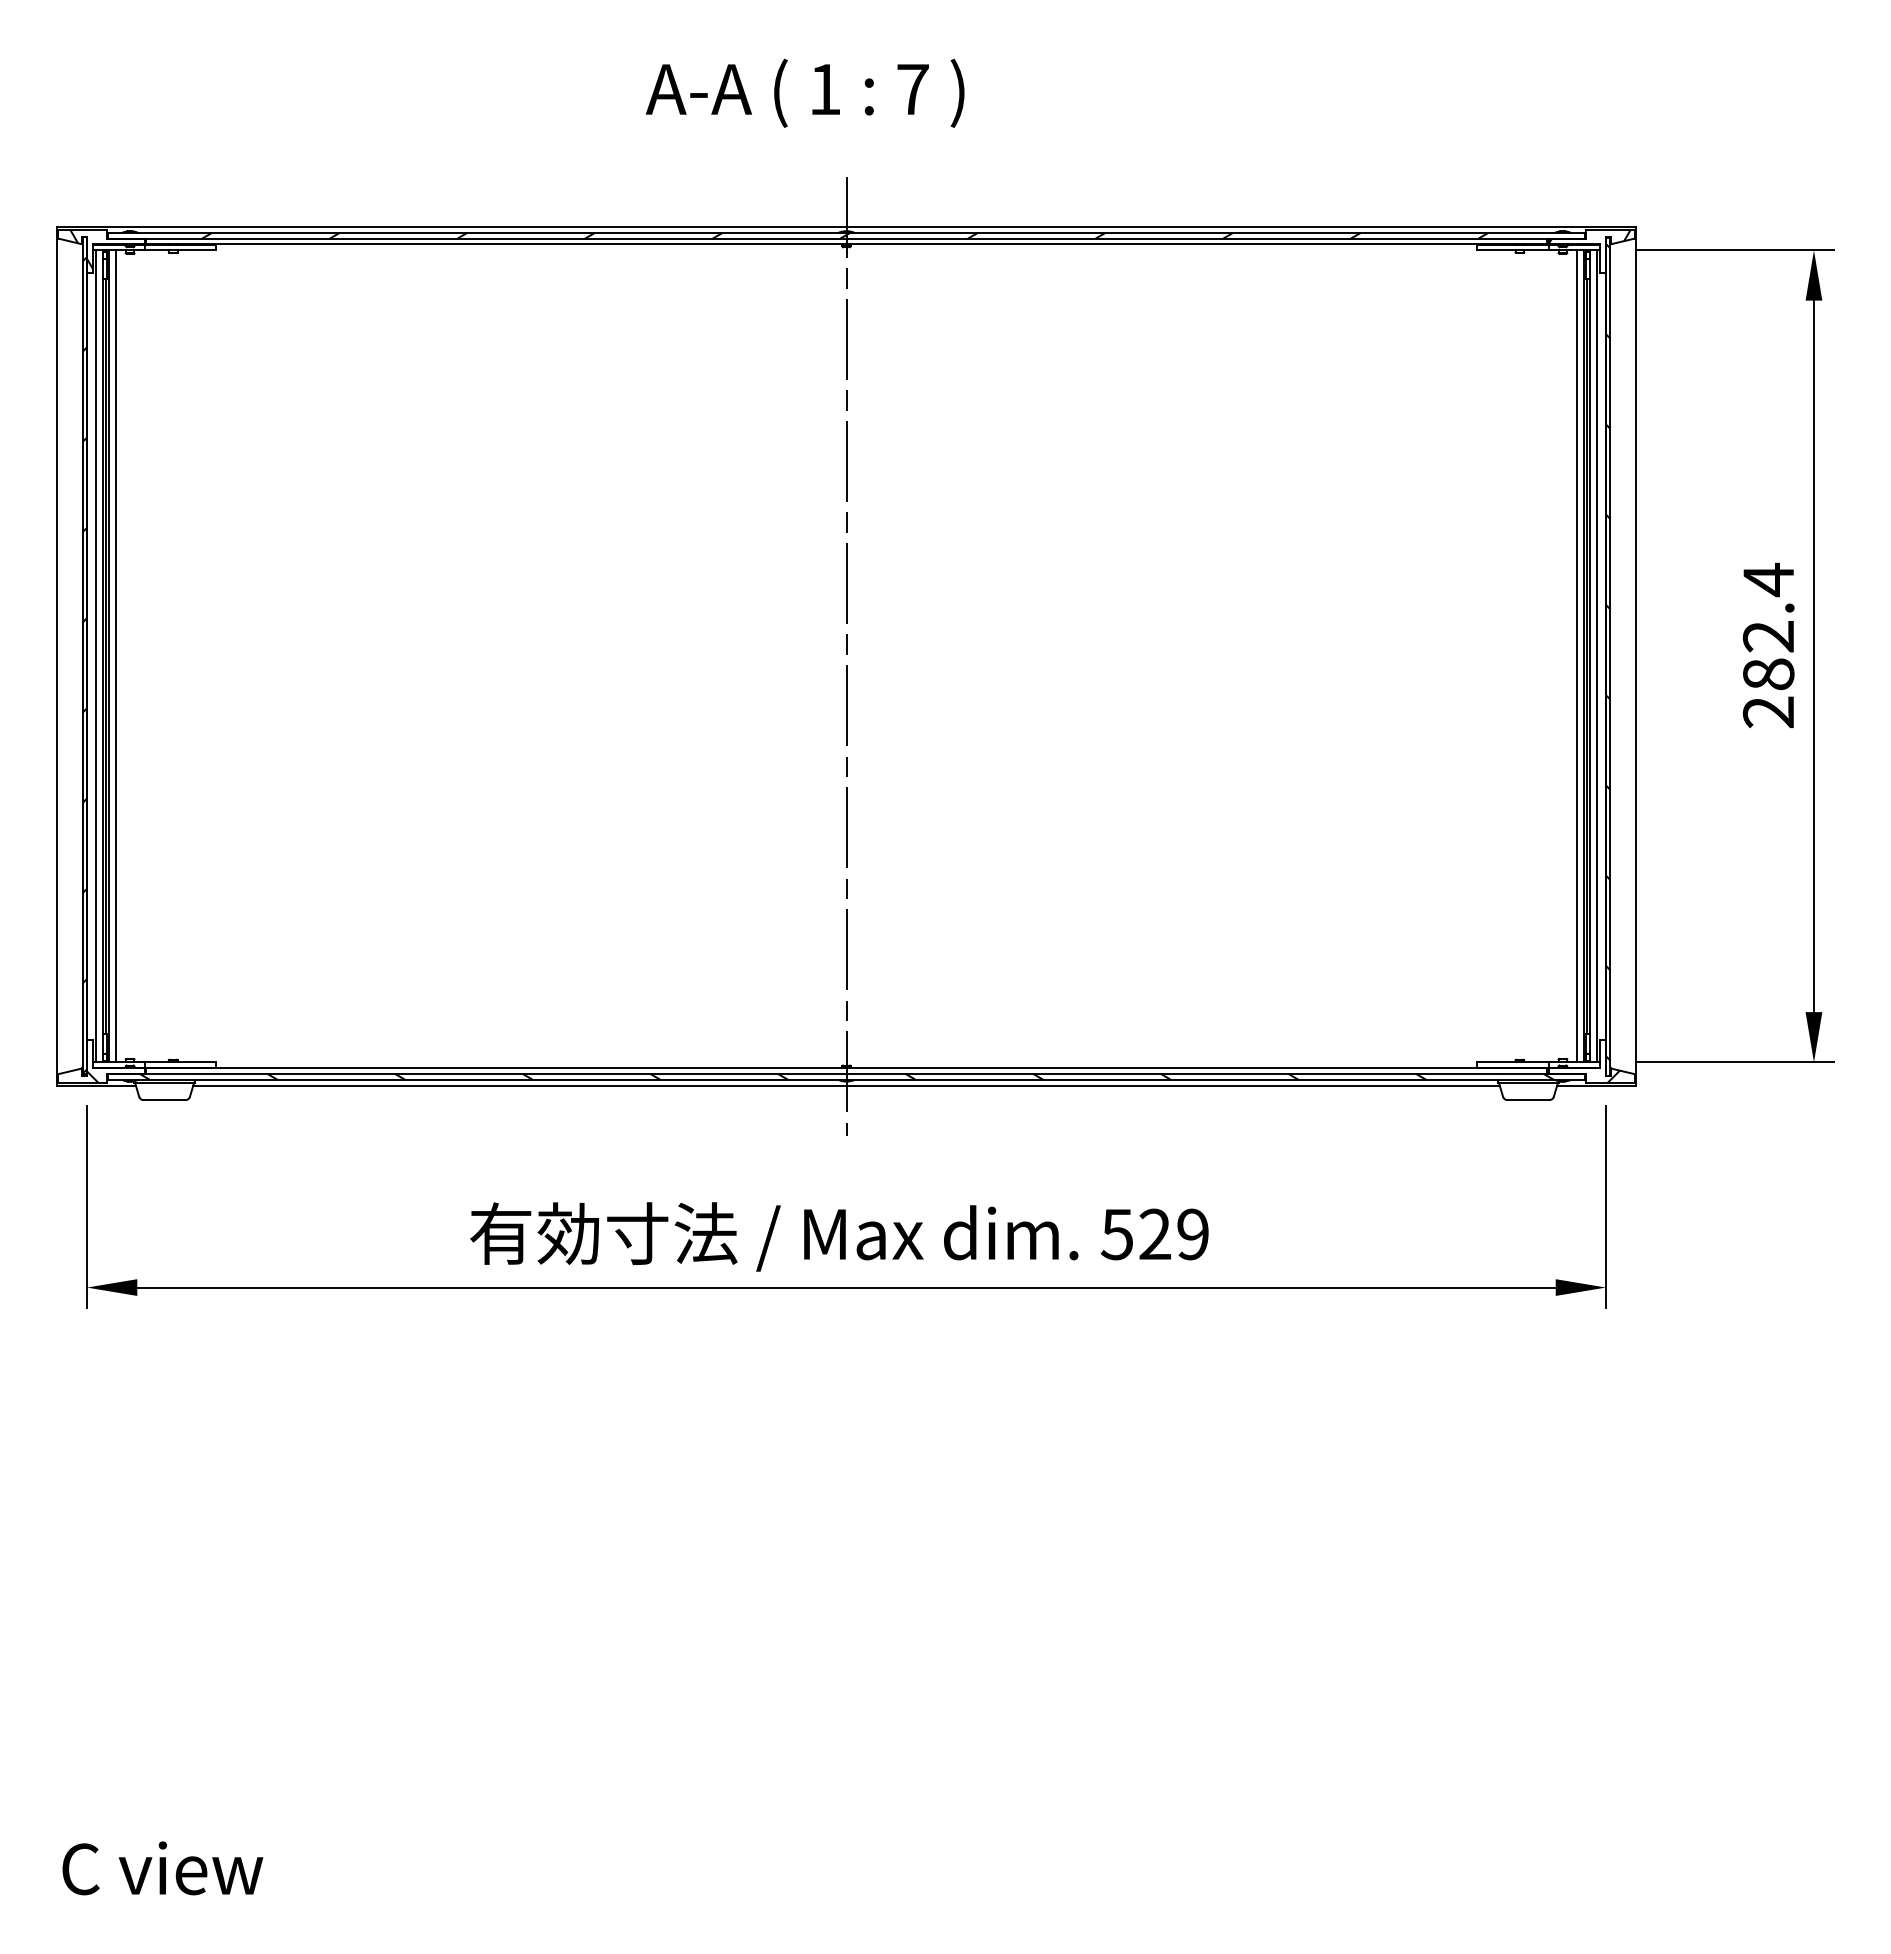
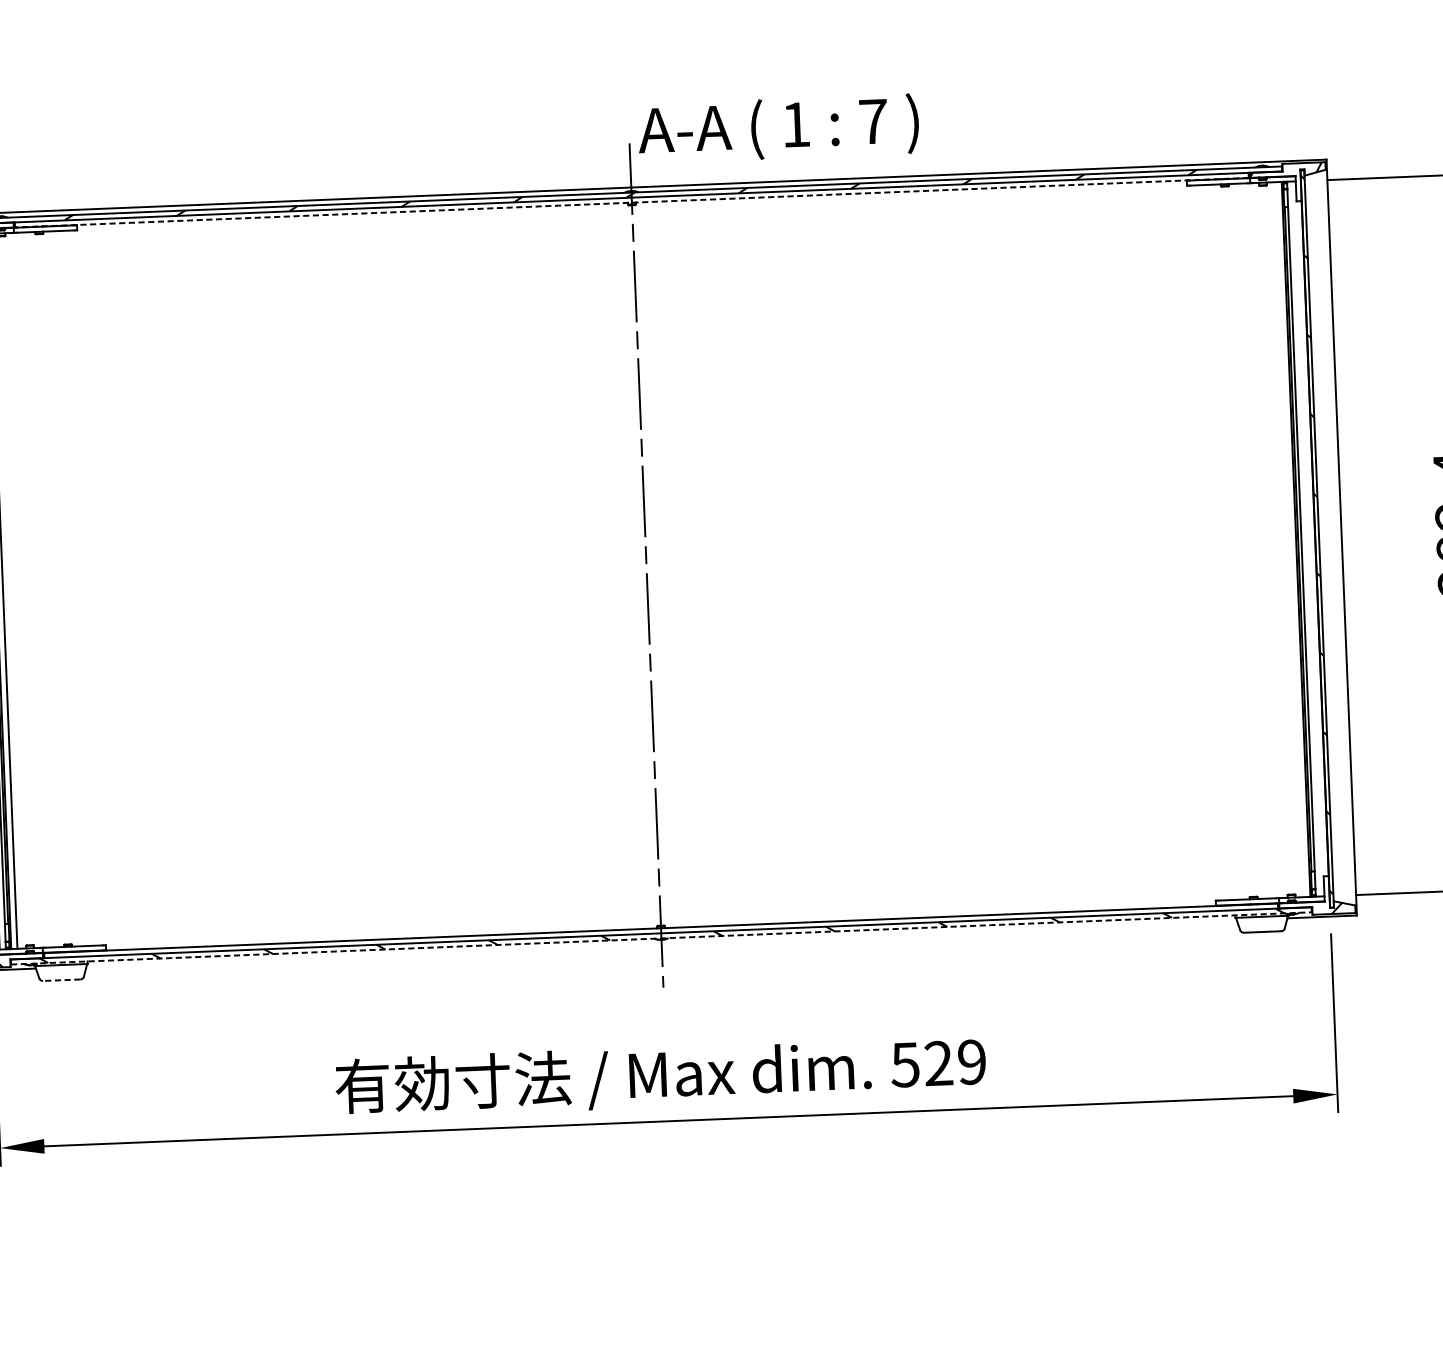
text: (804, 92) -> (777, 128), moved
line: (846, 244) -> (631, 202), solid -> dashed
line: (1577, 656) -> (1290, 539), removed
line: (1597, 656) -> (1307, 539), removed
line: (846, 1079) -> (661, 938), solid -> dashed
line: (846, 1085) -> (661, 943), removed
line: (164, 1100) -> (61, 980), solid -> dashed

